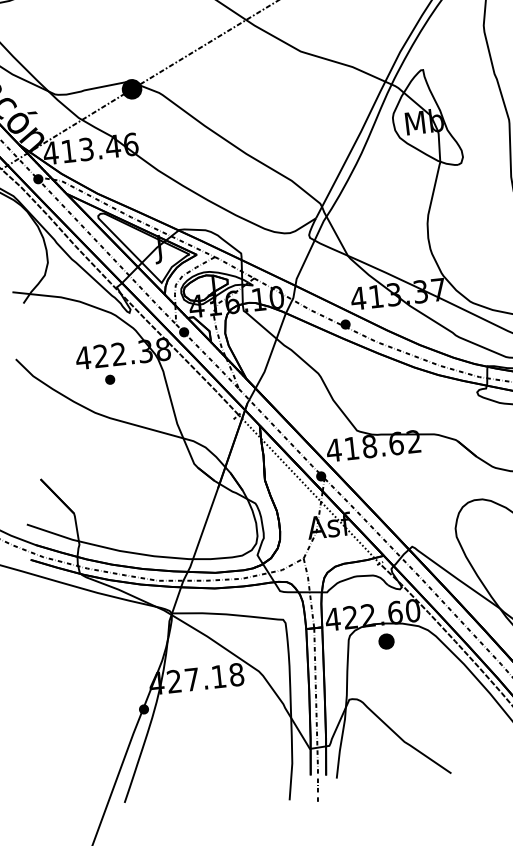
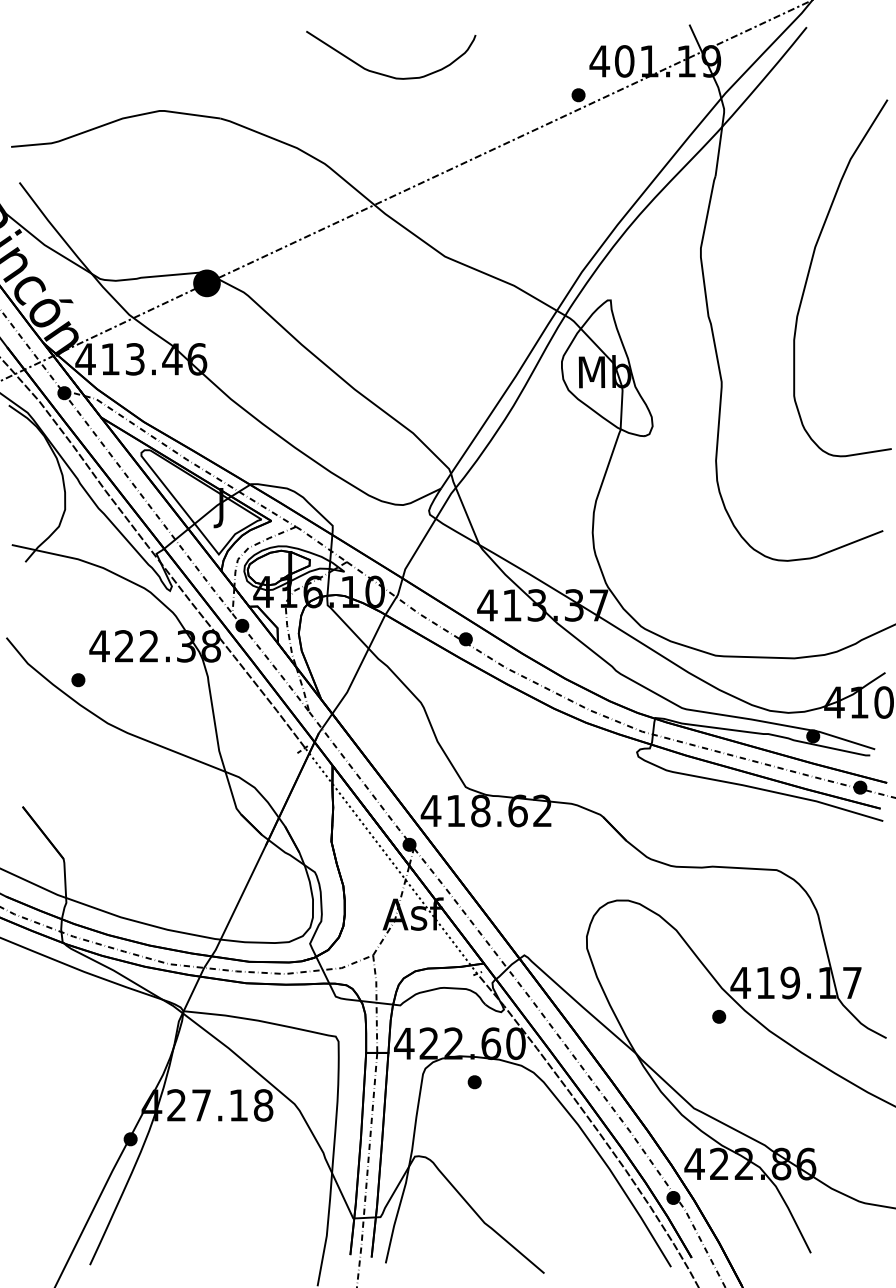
part: (110, 380) -> (78, 680), moved
part: (386, 641) -> (474, 1082), size x0.62

